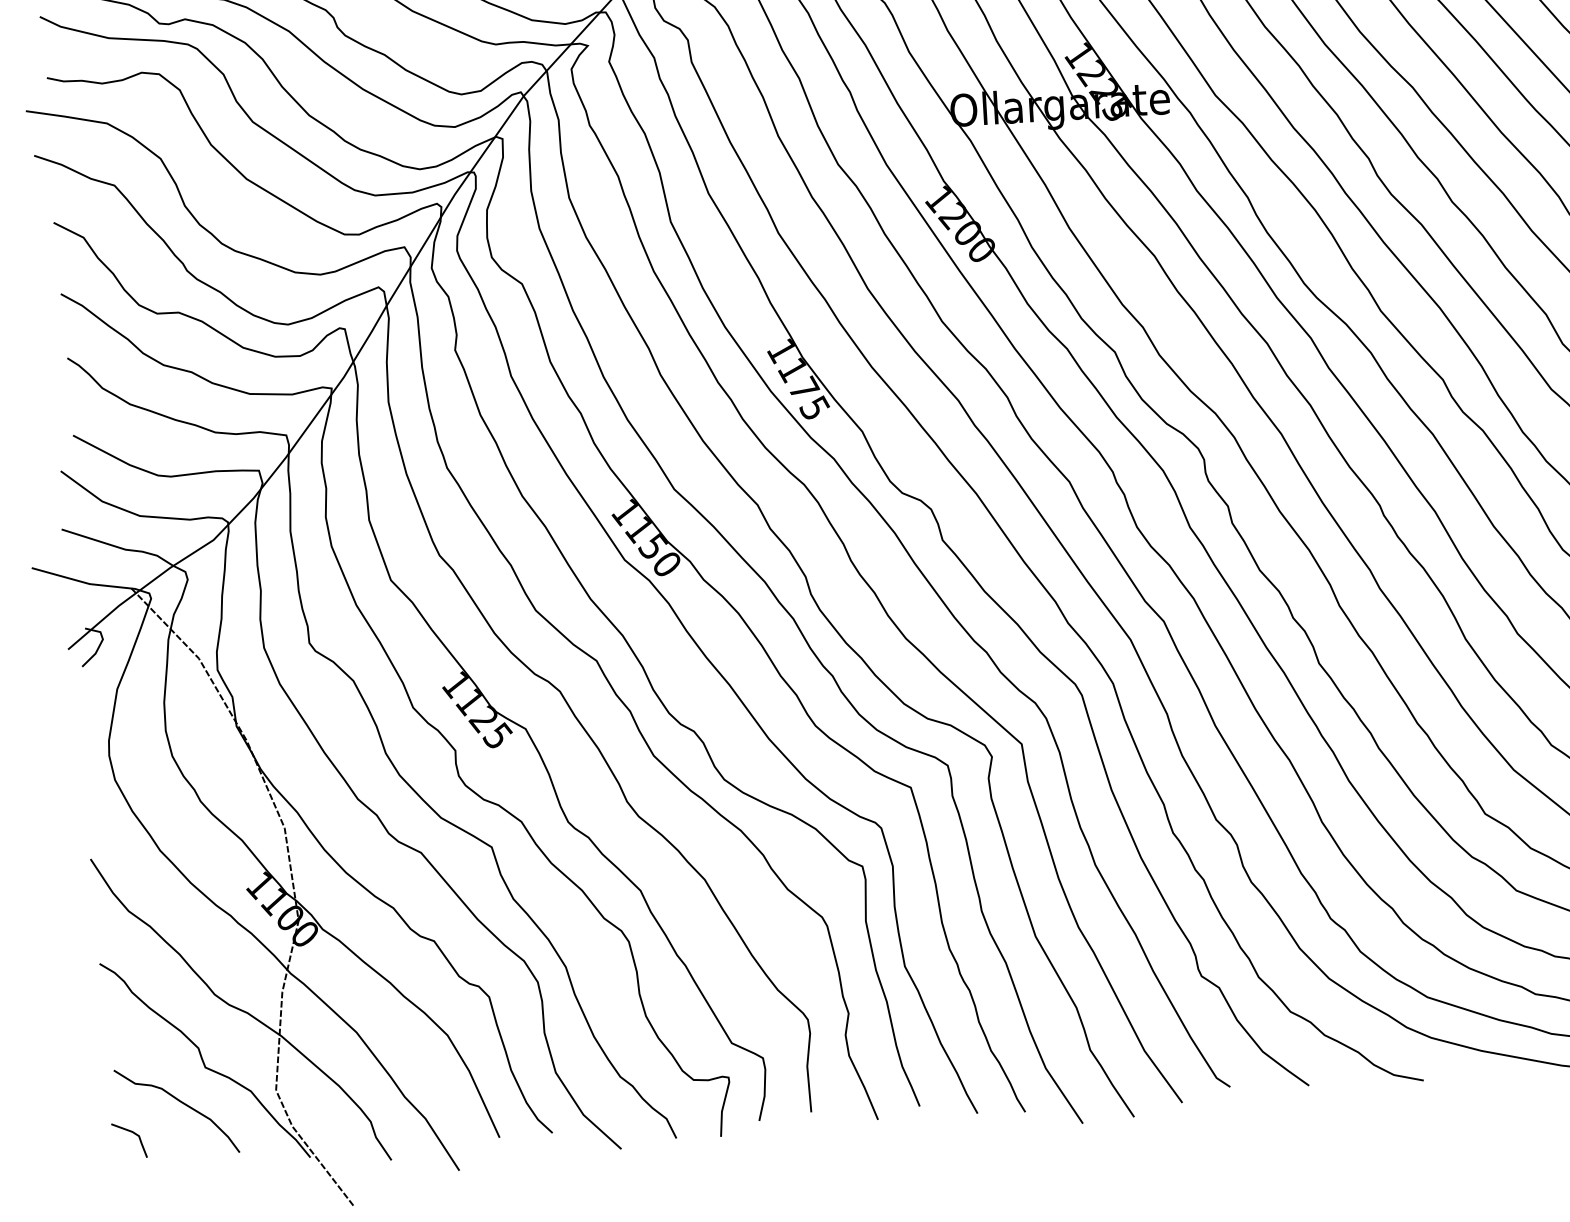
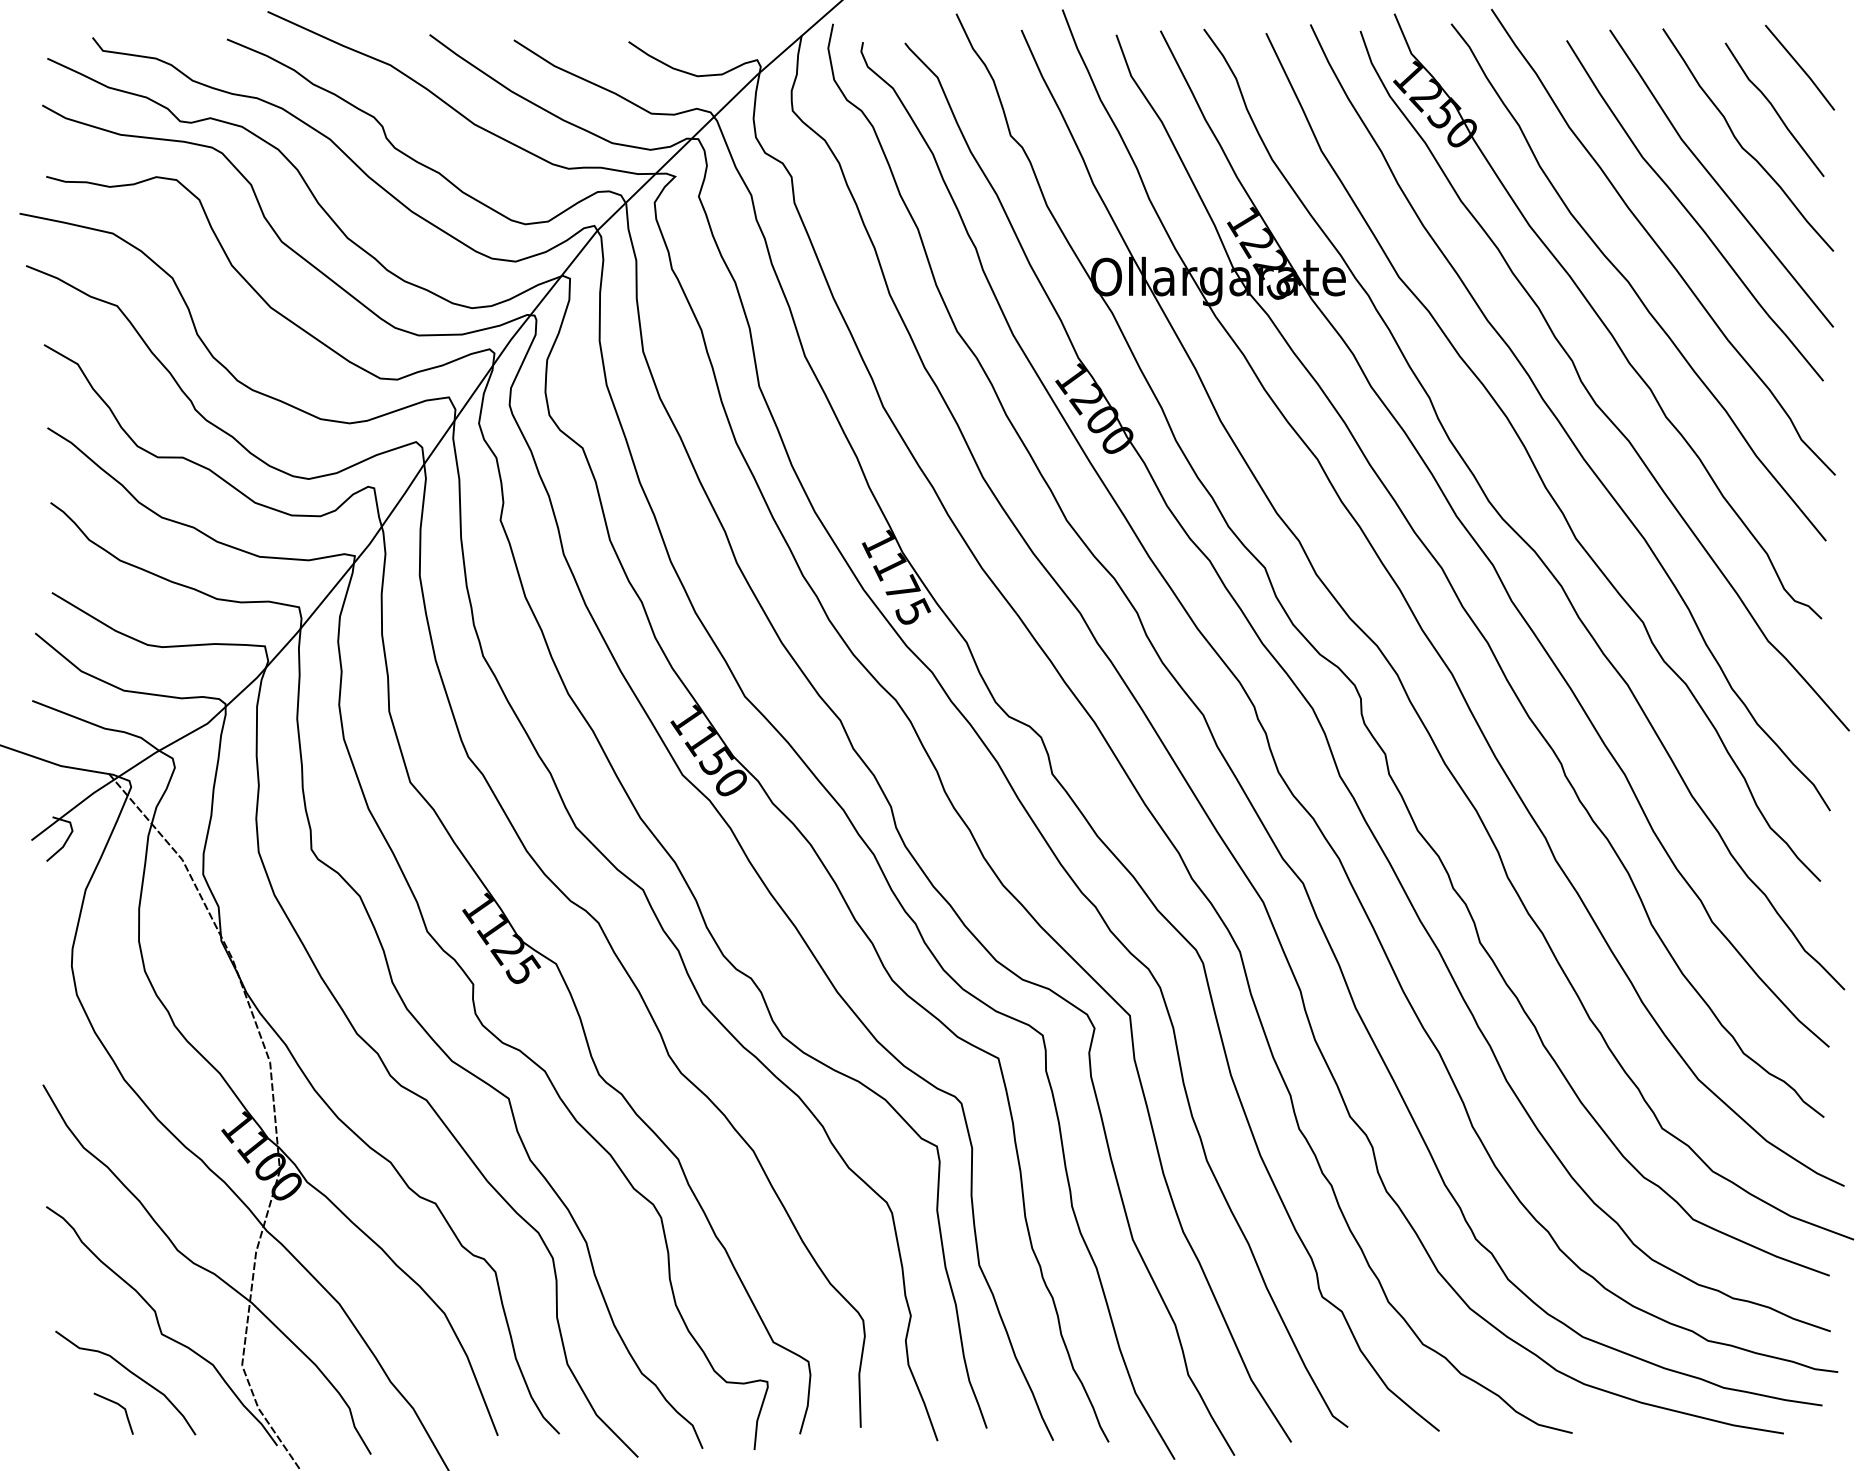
line: (134, 1134) -> (119, 1406), moved

